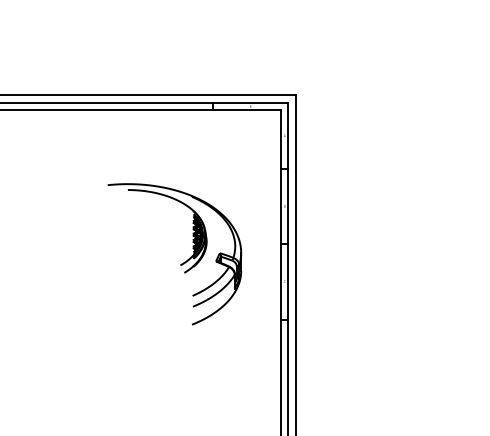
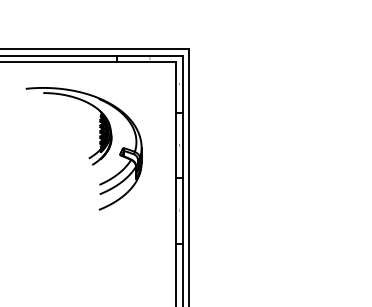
part: (181, 263) -> (89, 156), moved

